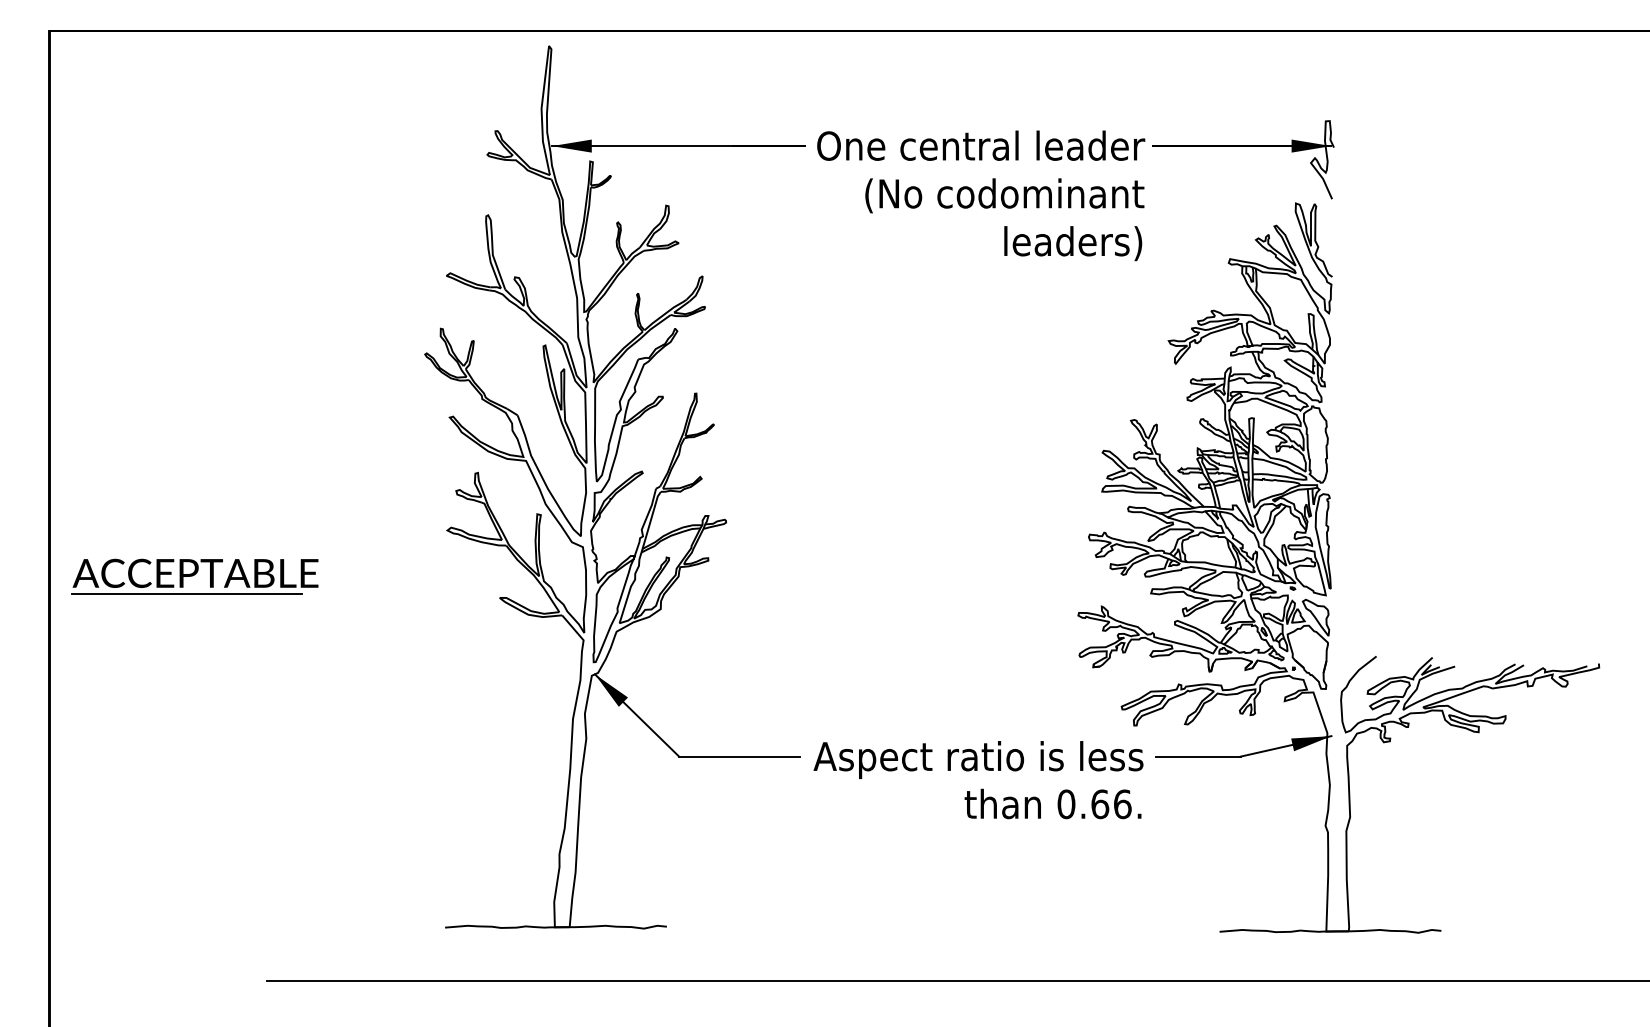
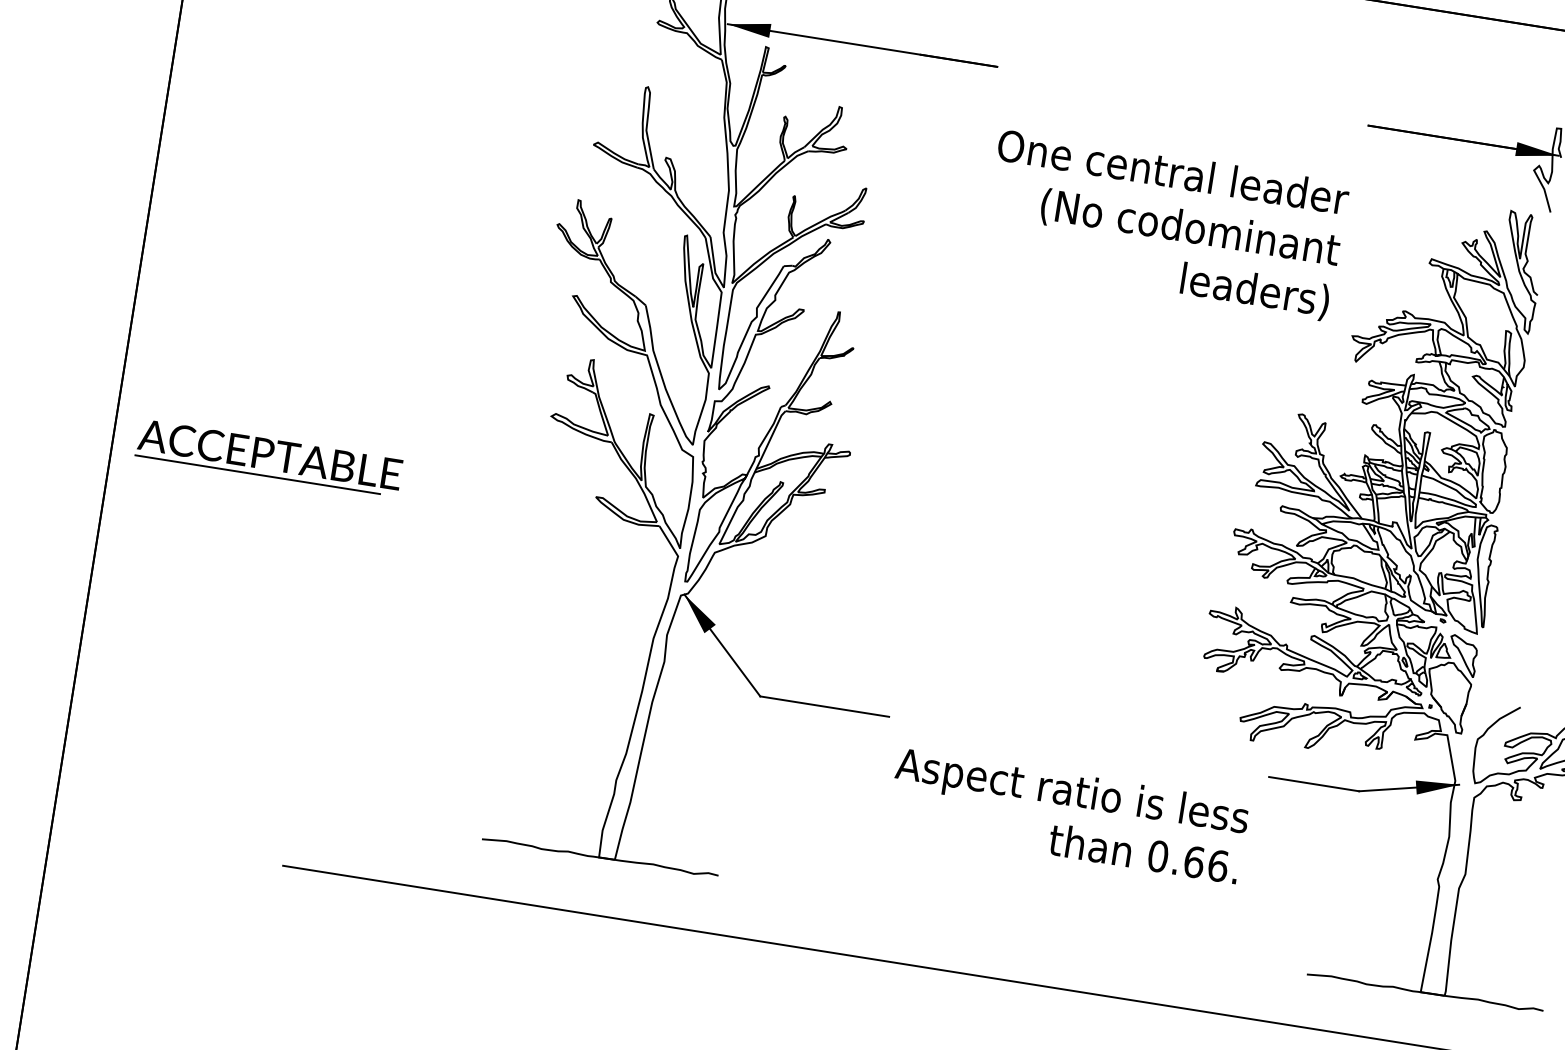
text: (981, 195) -> (1165, 225), moved
part: (194, 576) -> (268, 457), moved
text: (978, 780) -> (1068, 816), moved

